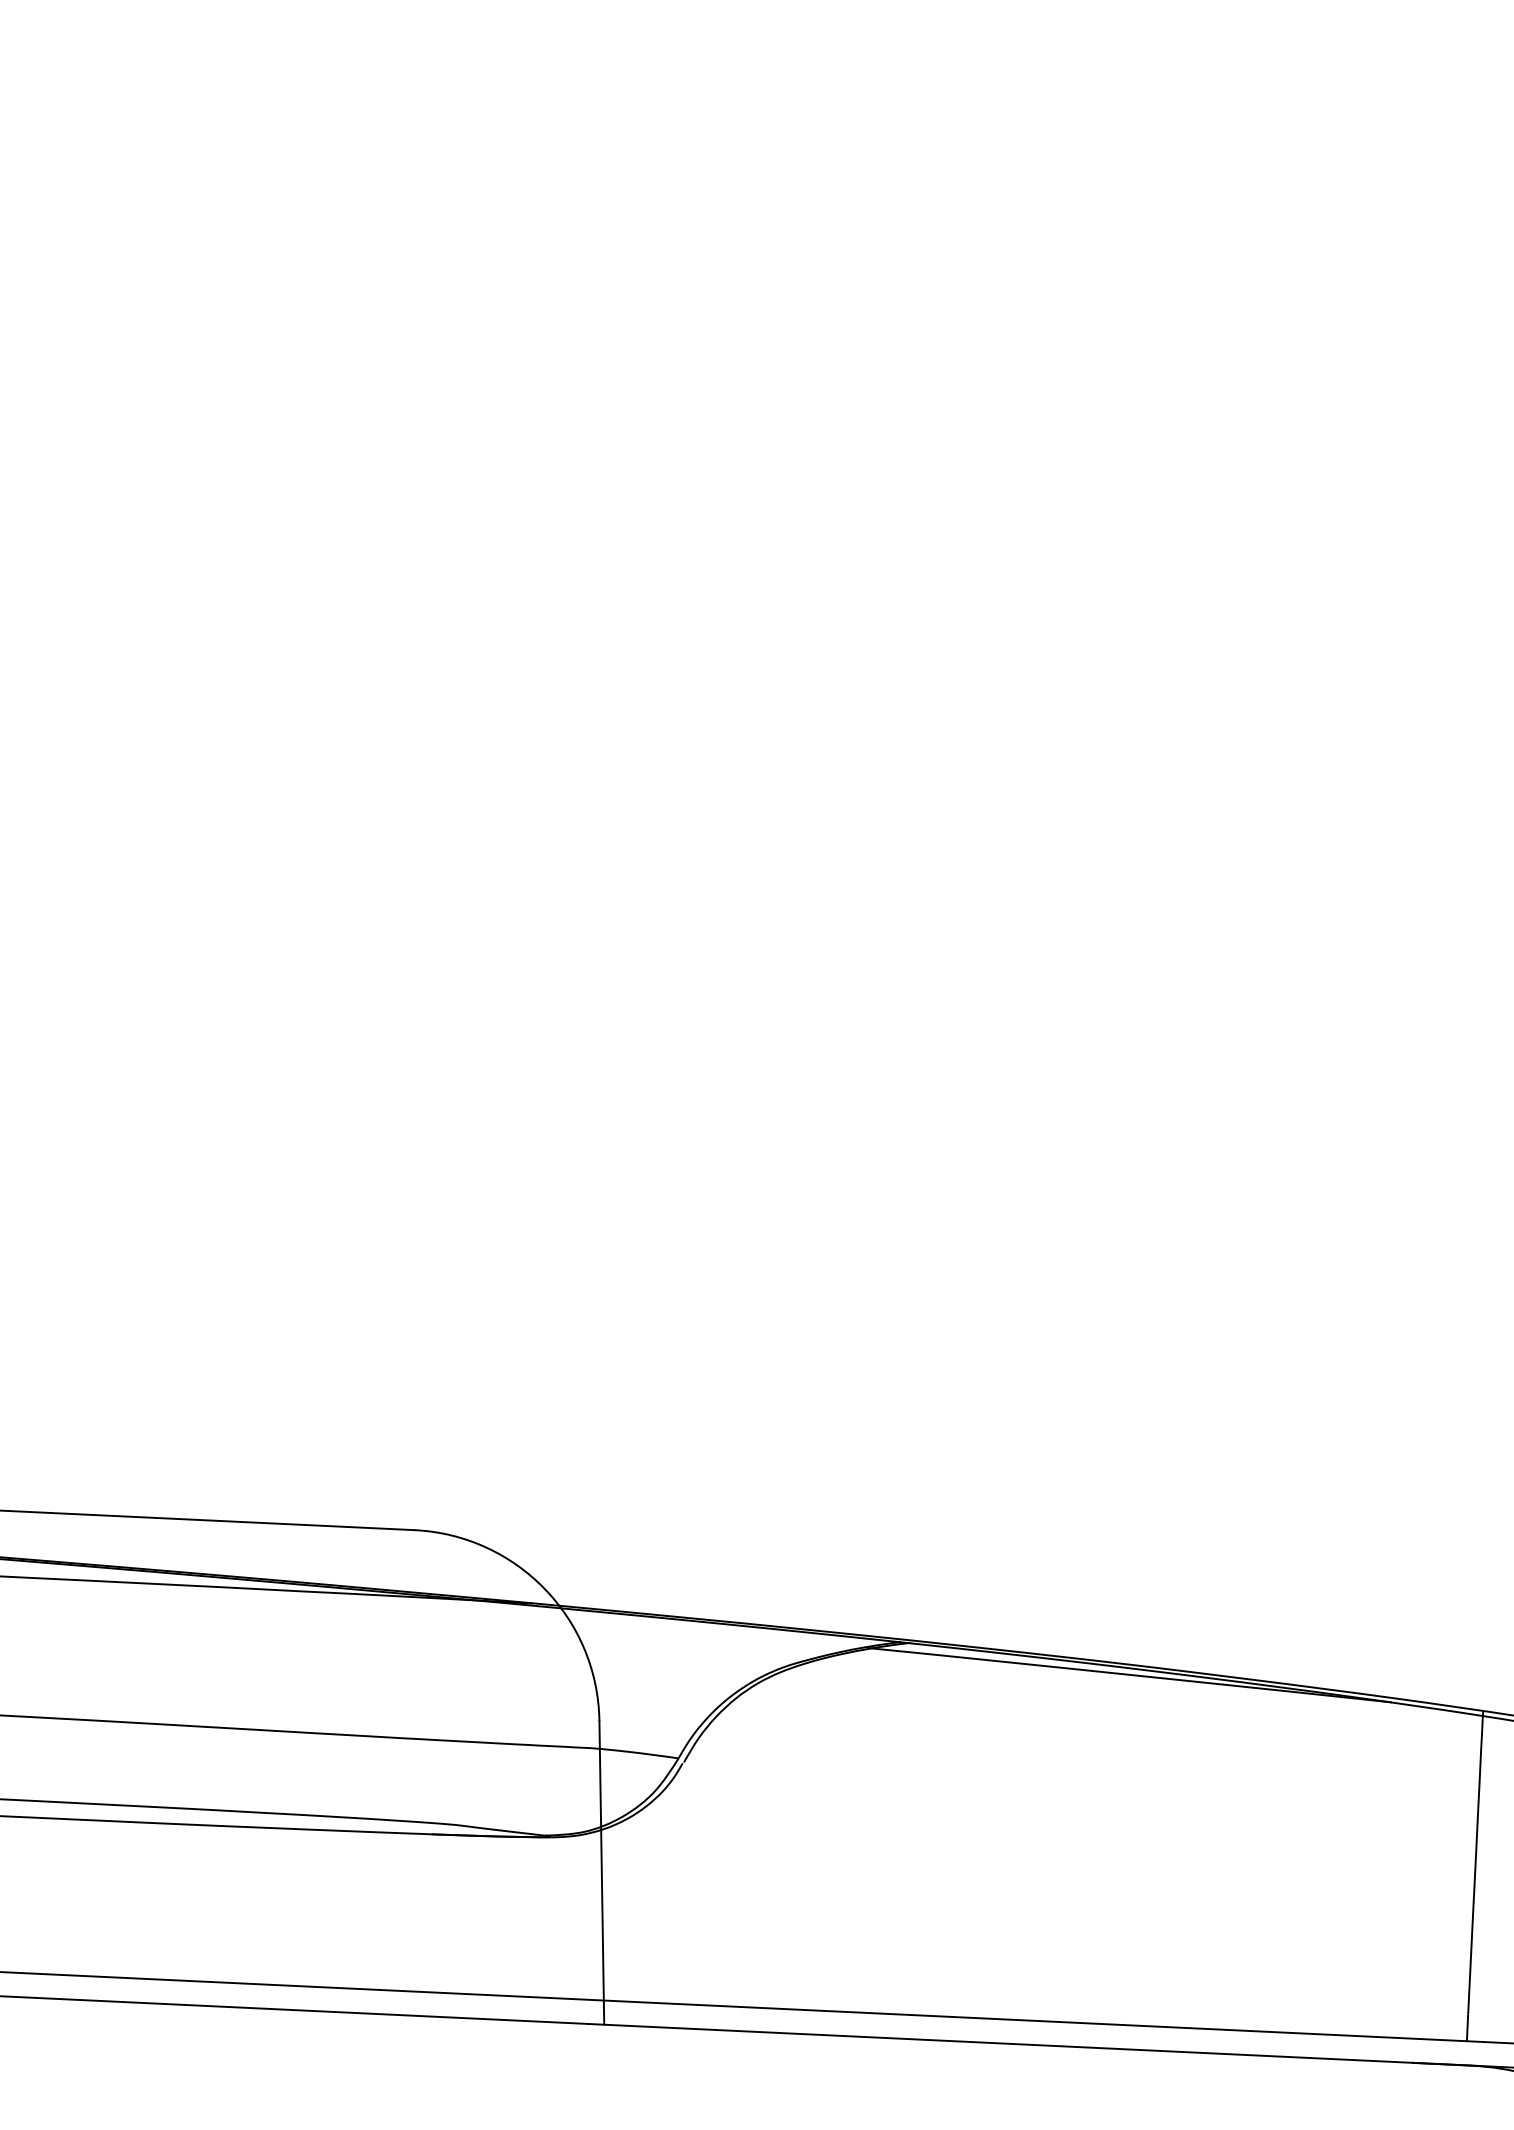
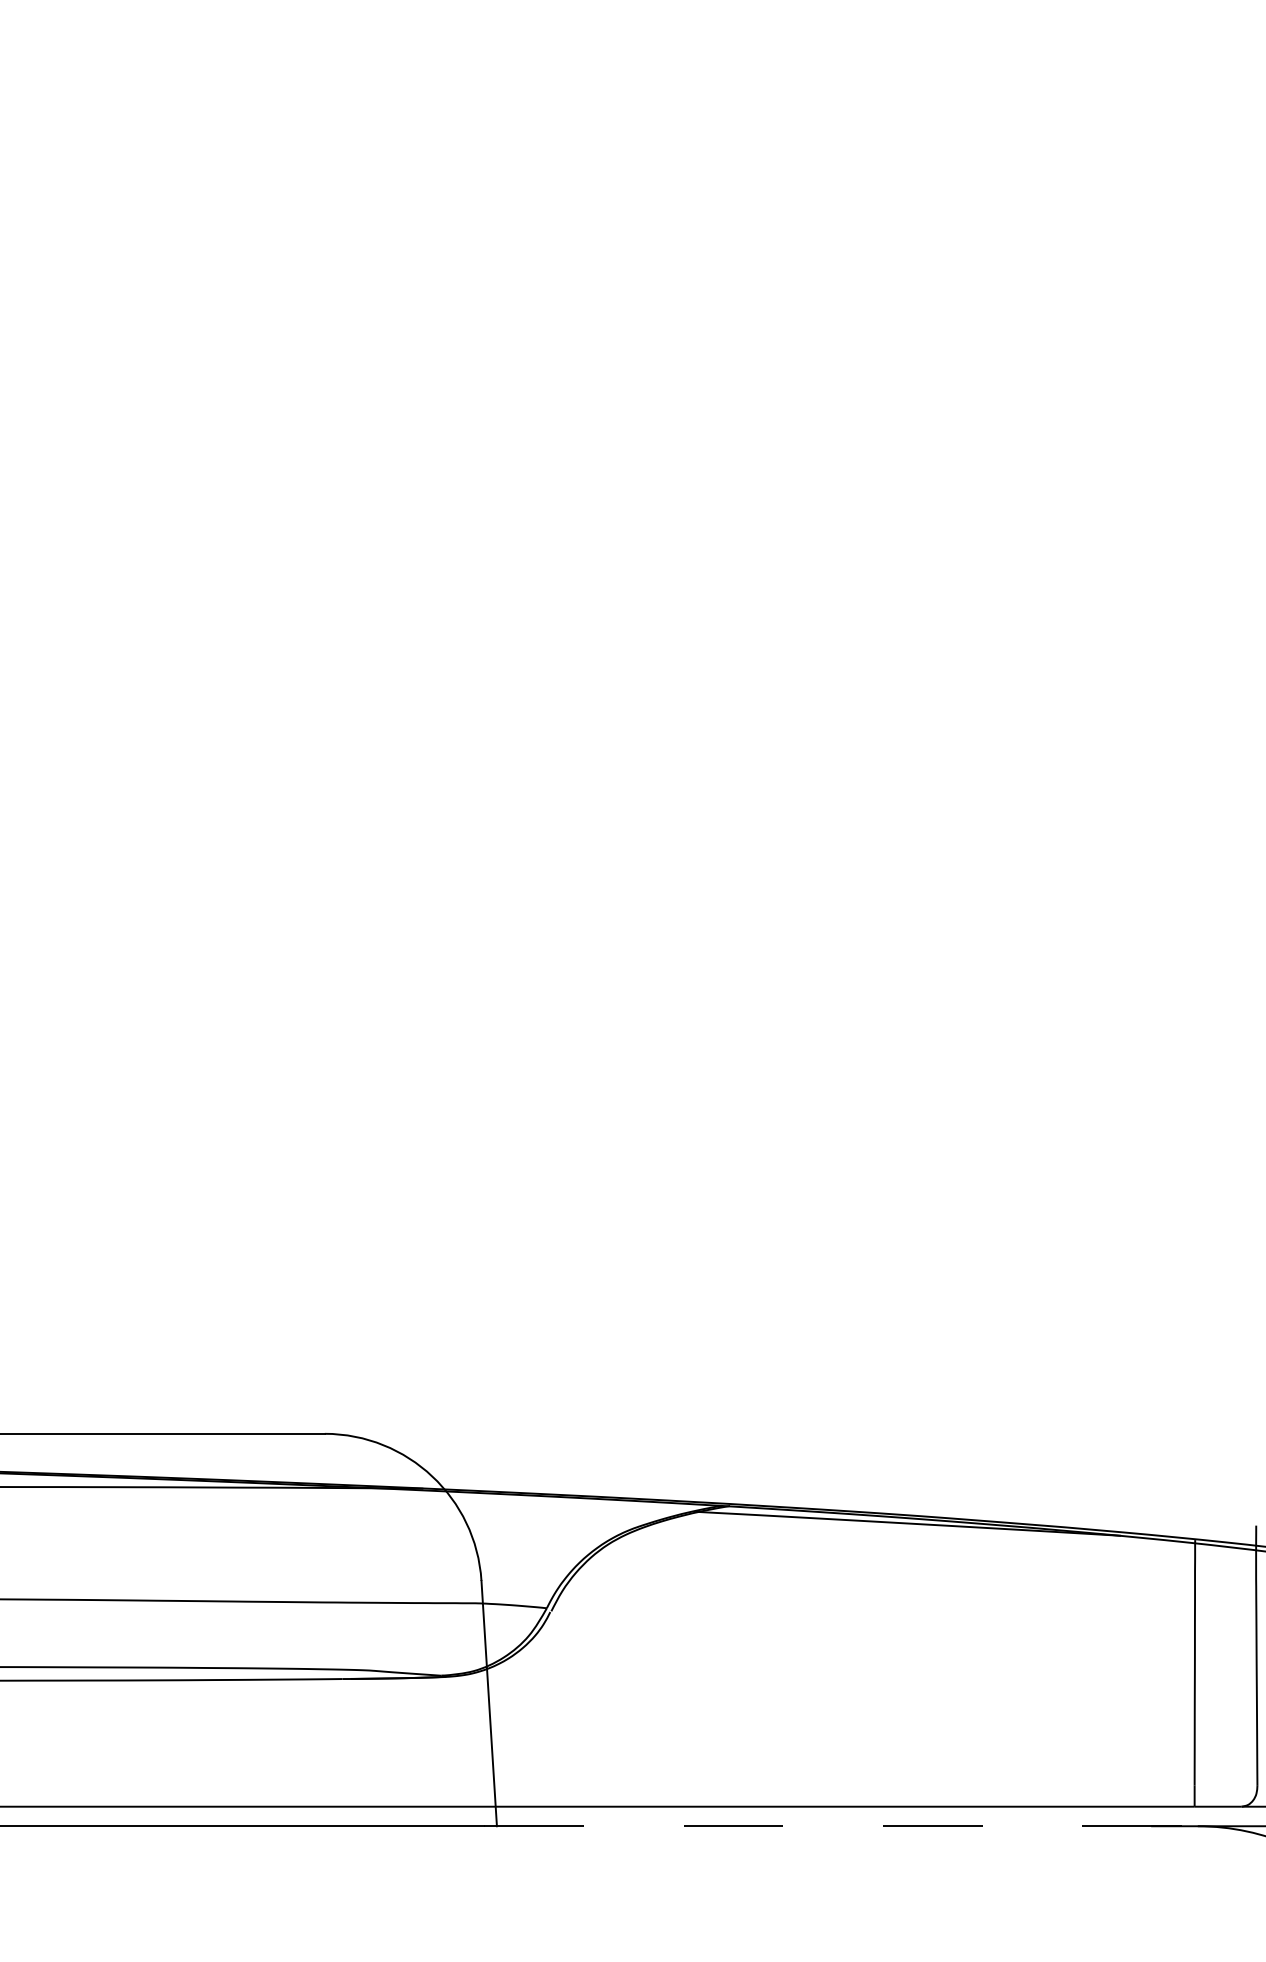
line: (1029, 2045) -> (841, 1826), solid -> dashed

